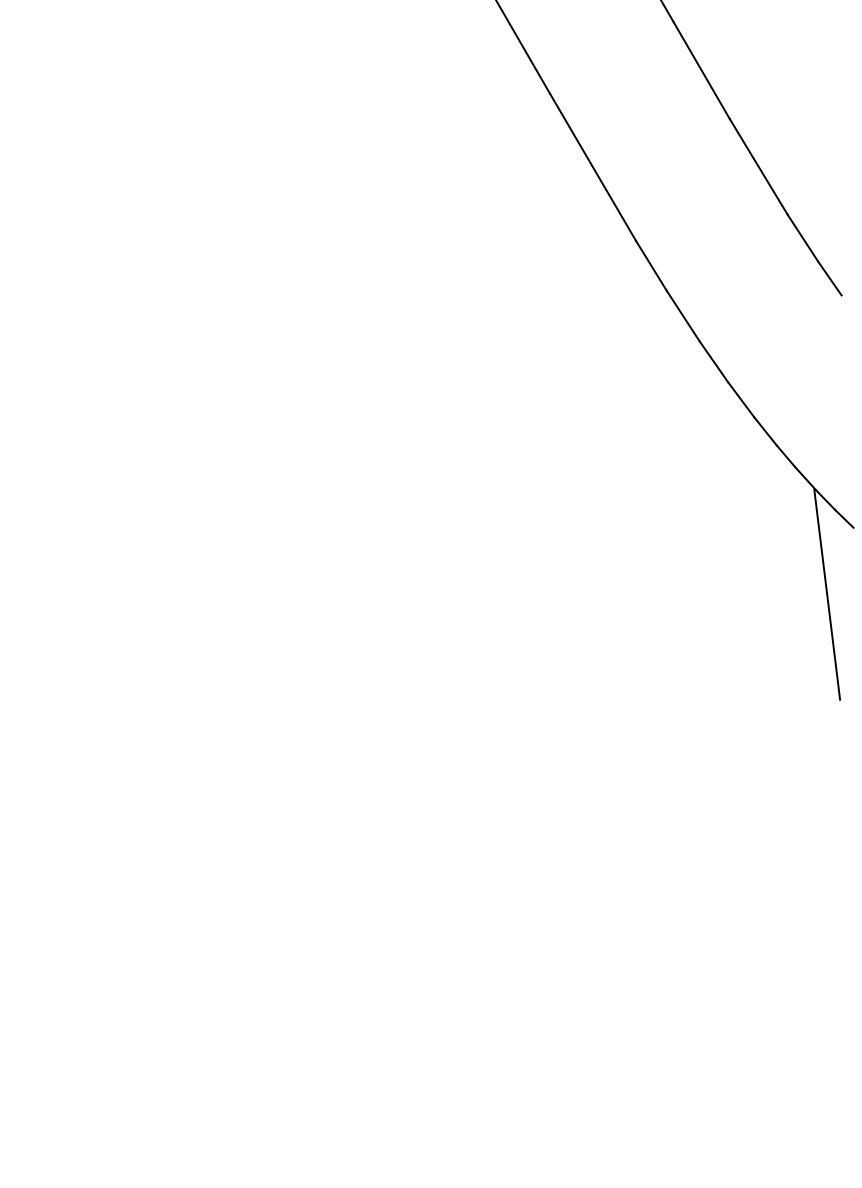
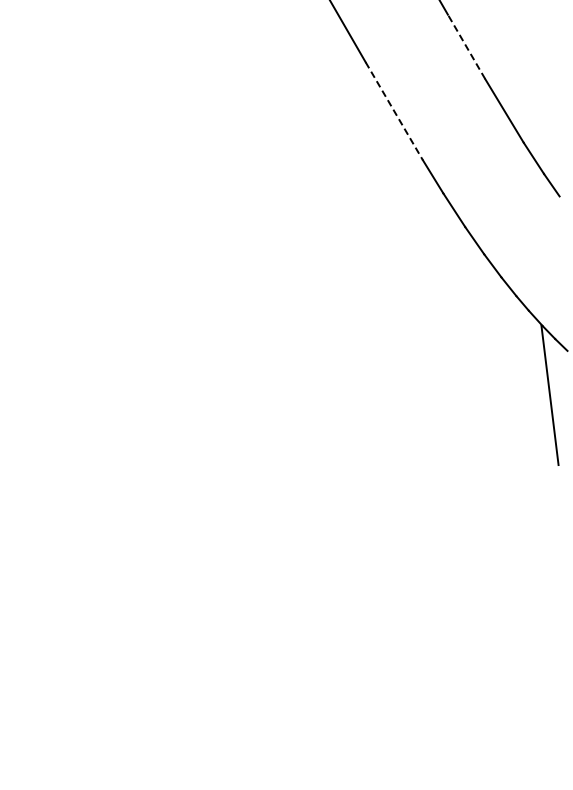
line: (701, 70) -> (466, 46), solid -> dashed
line: (593, 167) -> (394, 111), solid -> dashed

